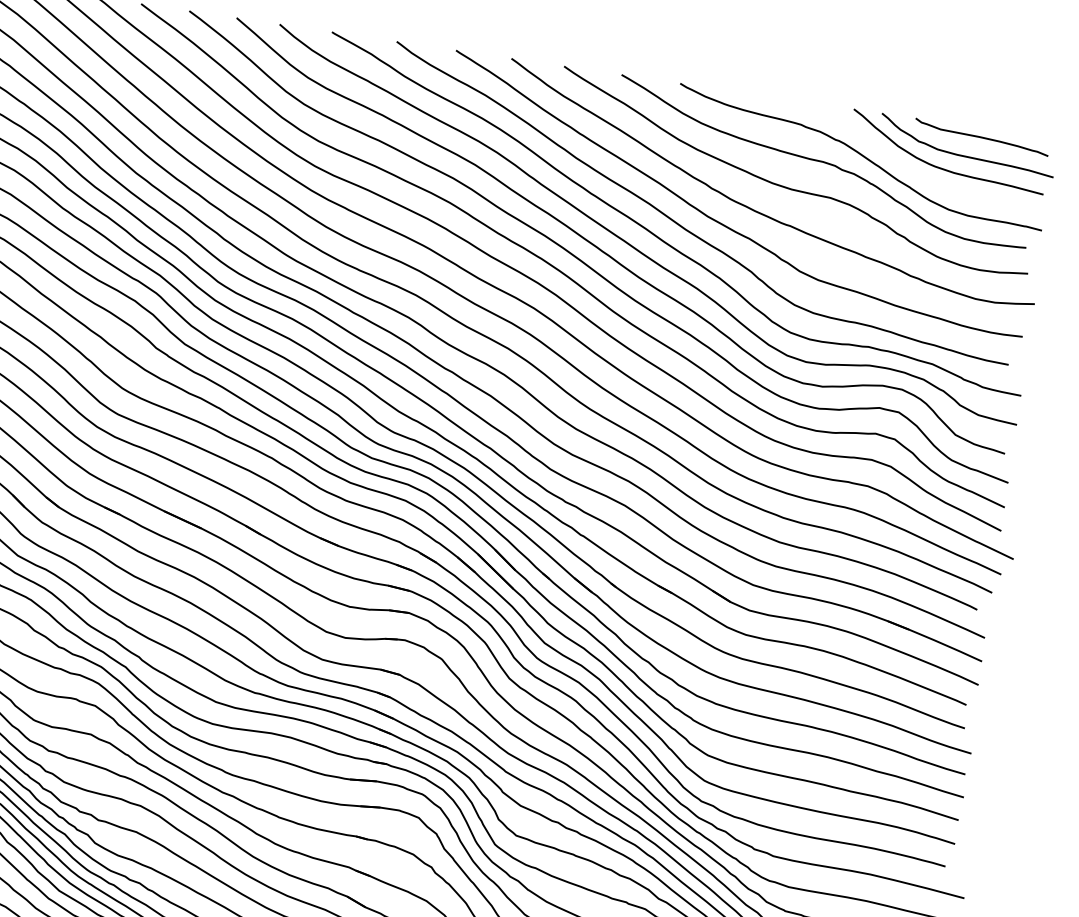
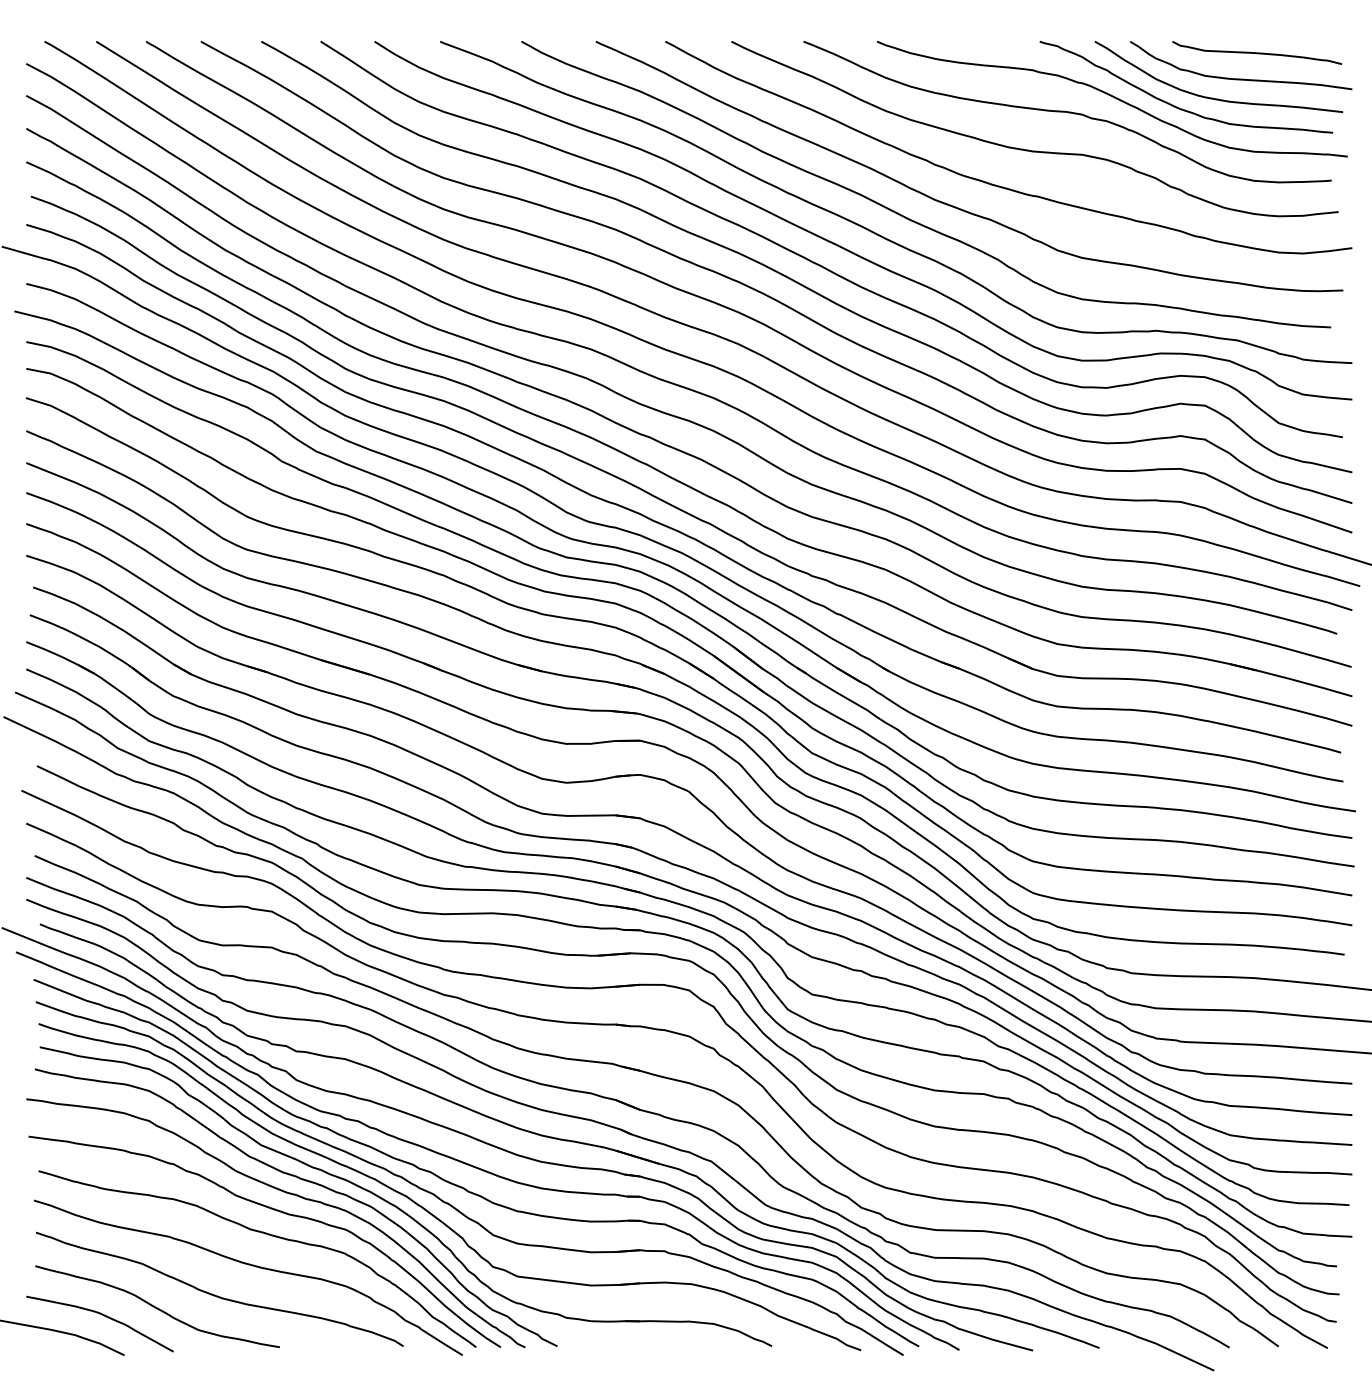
curve: (912, 170) -> (1177, 106), added

